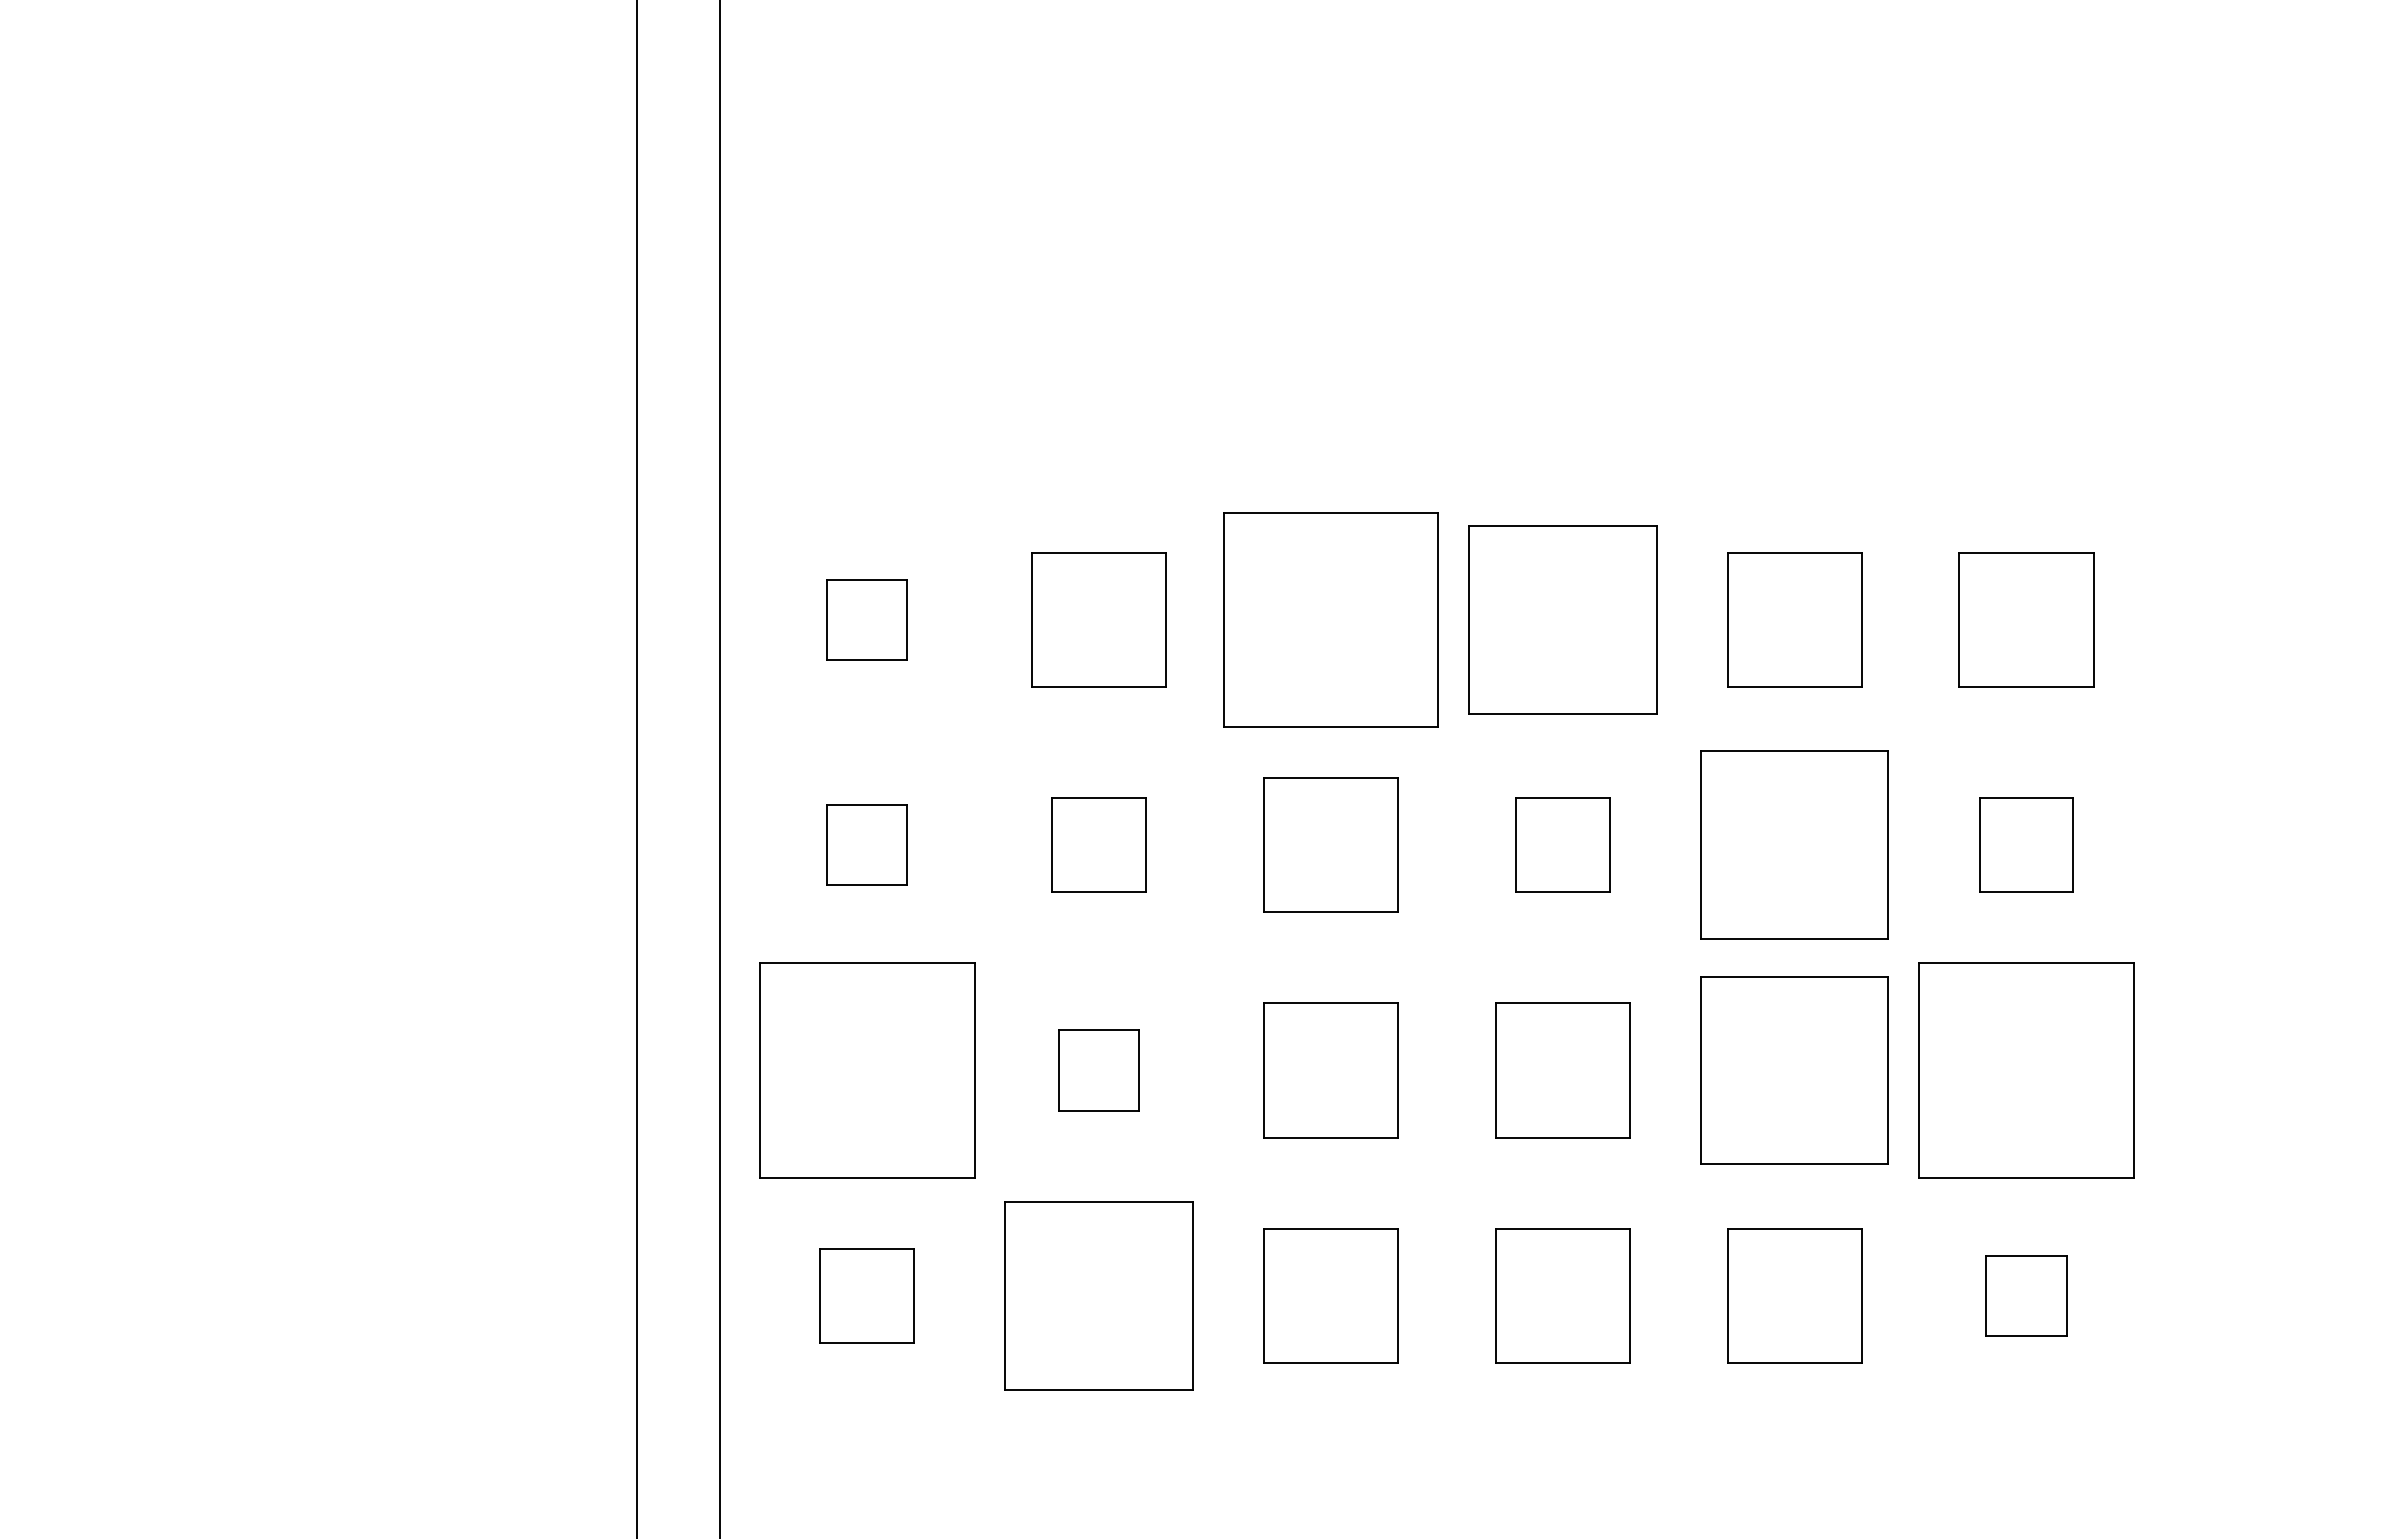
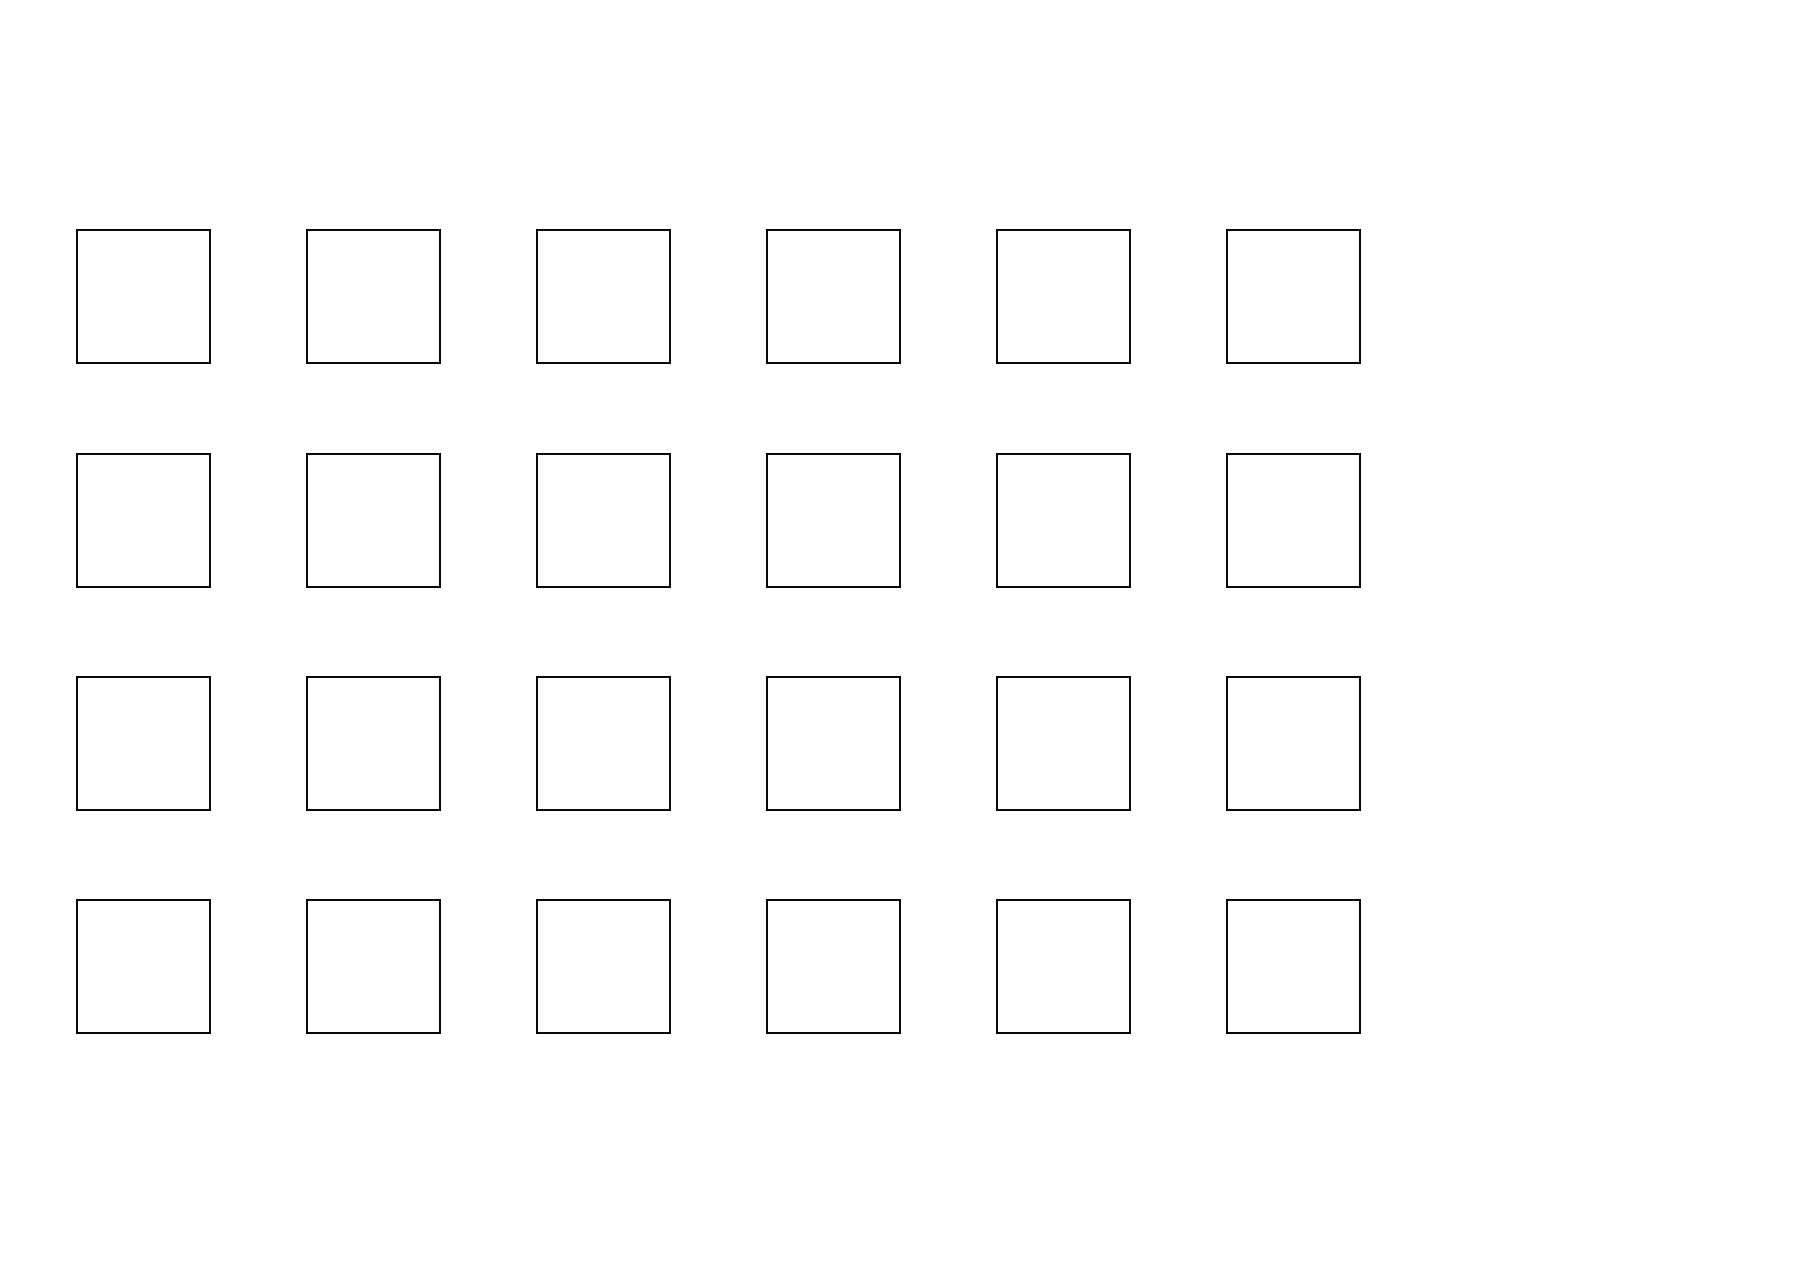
part: (866, 619) -> (143, 296), size x1.67
part: (1330, 619) -> (603, 296), size x0.62
part: (1562, 619) -> (833, 296), size x0.71
part: (866, 844) -> (143, 519), size x1.67
part: (1098, 844) -> (373, 519), size x1.43
part: (1562, 844) -> (833, 519), size x1.43
part: (1794, 844) -> (1063, 519), size x0.71
part: (2026, 844) -> (1293, 519), size x1.43
part: (866, 1070) -> (143, 743), size x0.62
part: (1098, 1070) -> (373, 743), size x1.67
part: (1794, 1070) -> (1063, 743), size x0.71
part: (2026, 1070) -> (1293, 743), size x0.62
part: (866, 1295) -> (143, 966), size x1.43
part: (1098, 1295) -> (373, 966), size x0.71
part: (2026, 1295) -> (1293, 966), size x1.67

